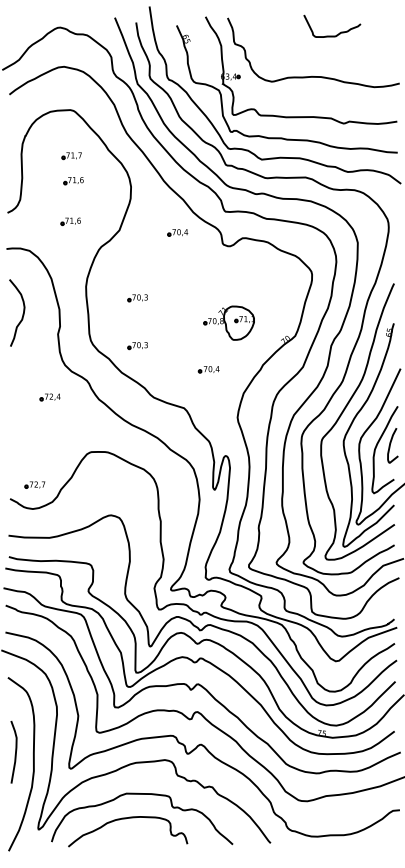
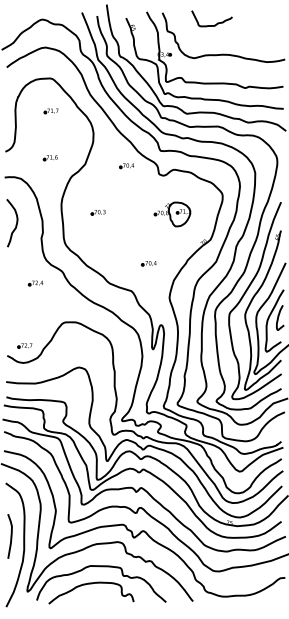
curve: (335, 34) -> (214, 24), moved
part: (72, 181) -> (51, 129), removed
part: (229, 323) -> (172, 214), moved
part: (136, 345) -> (97, 246), removed

